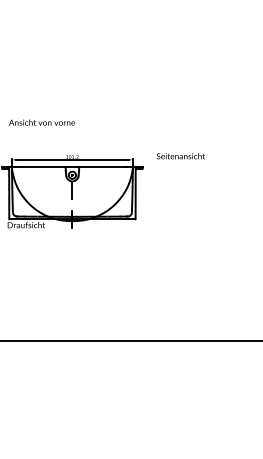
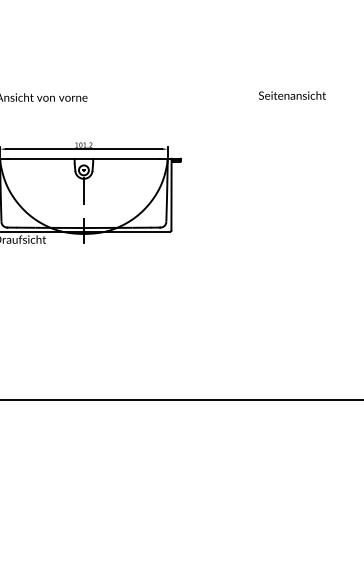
text: (180, 156) -> (291, 95), moved

